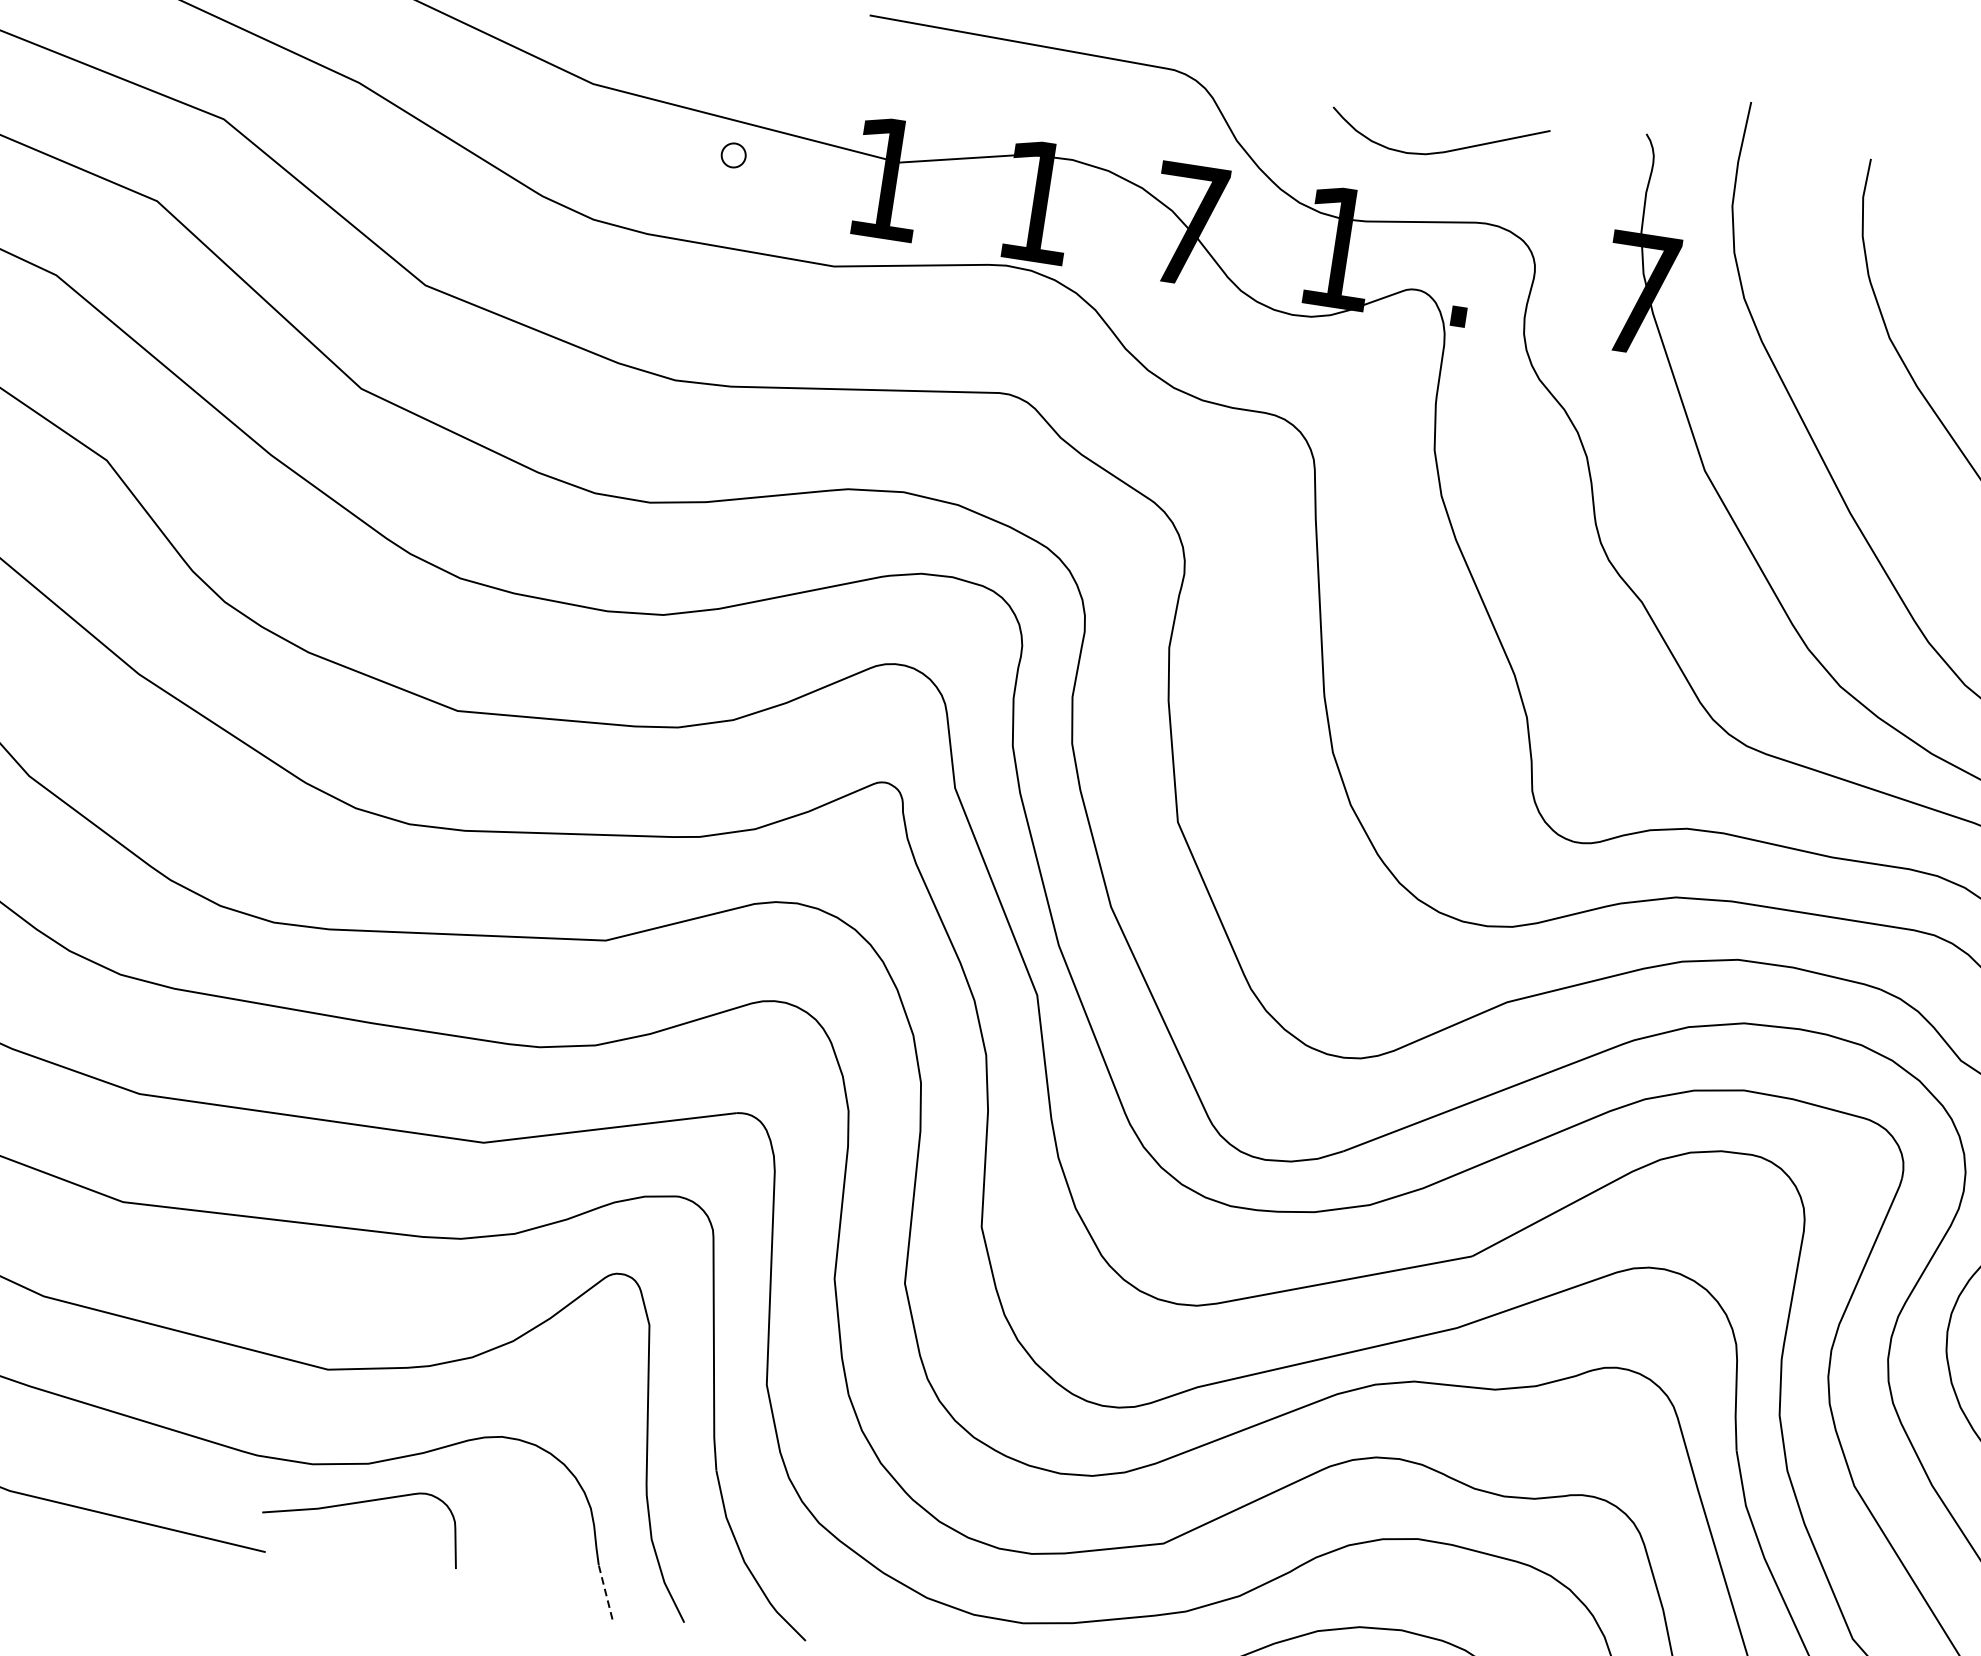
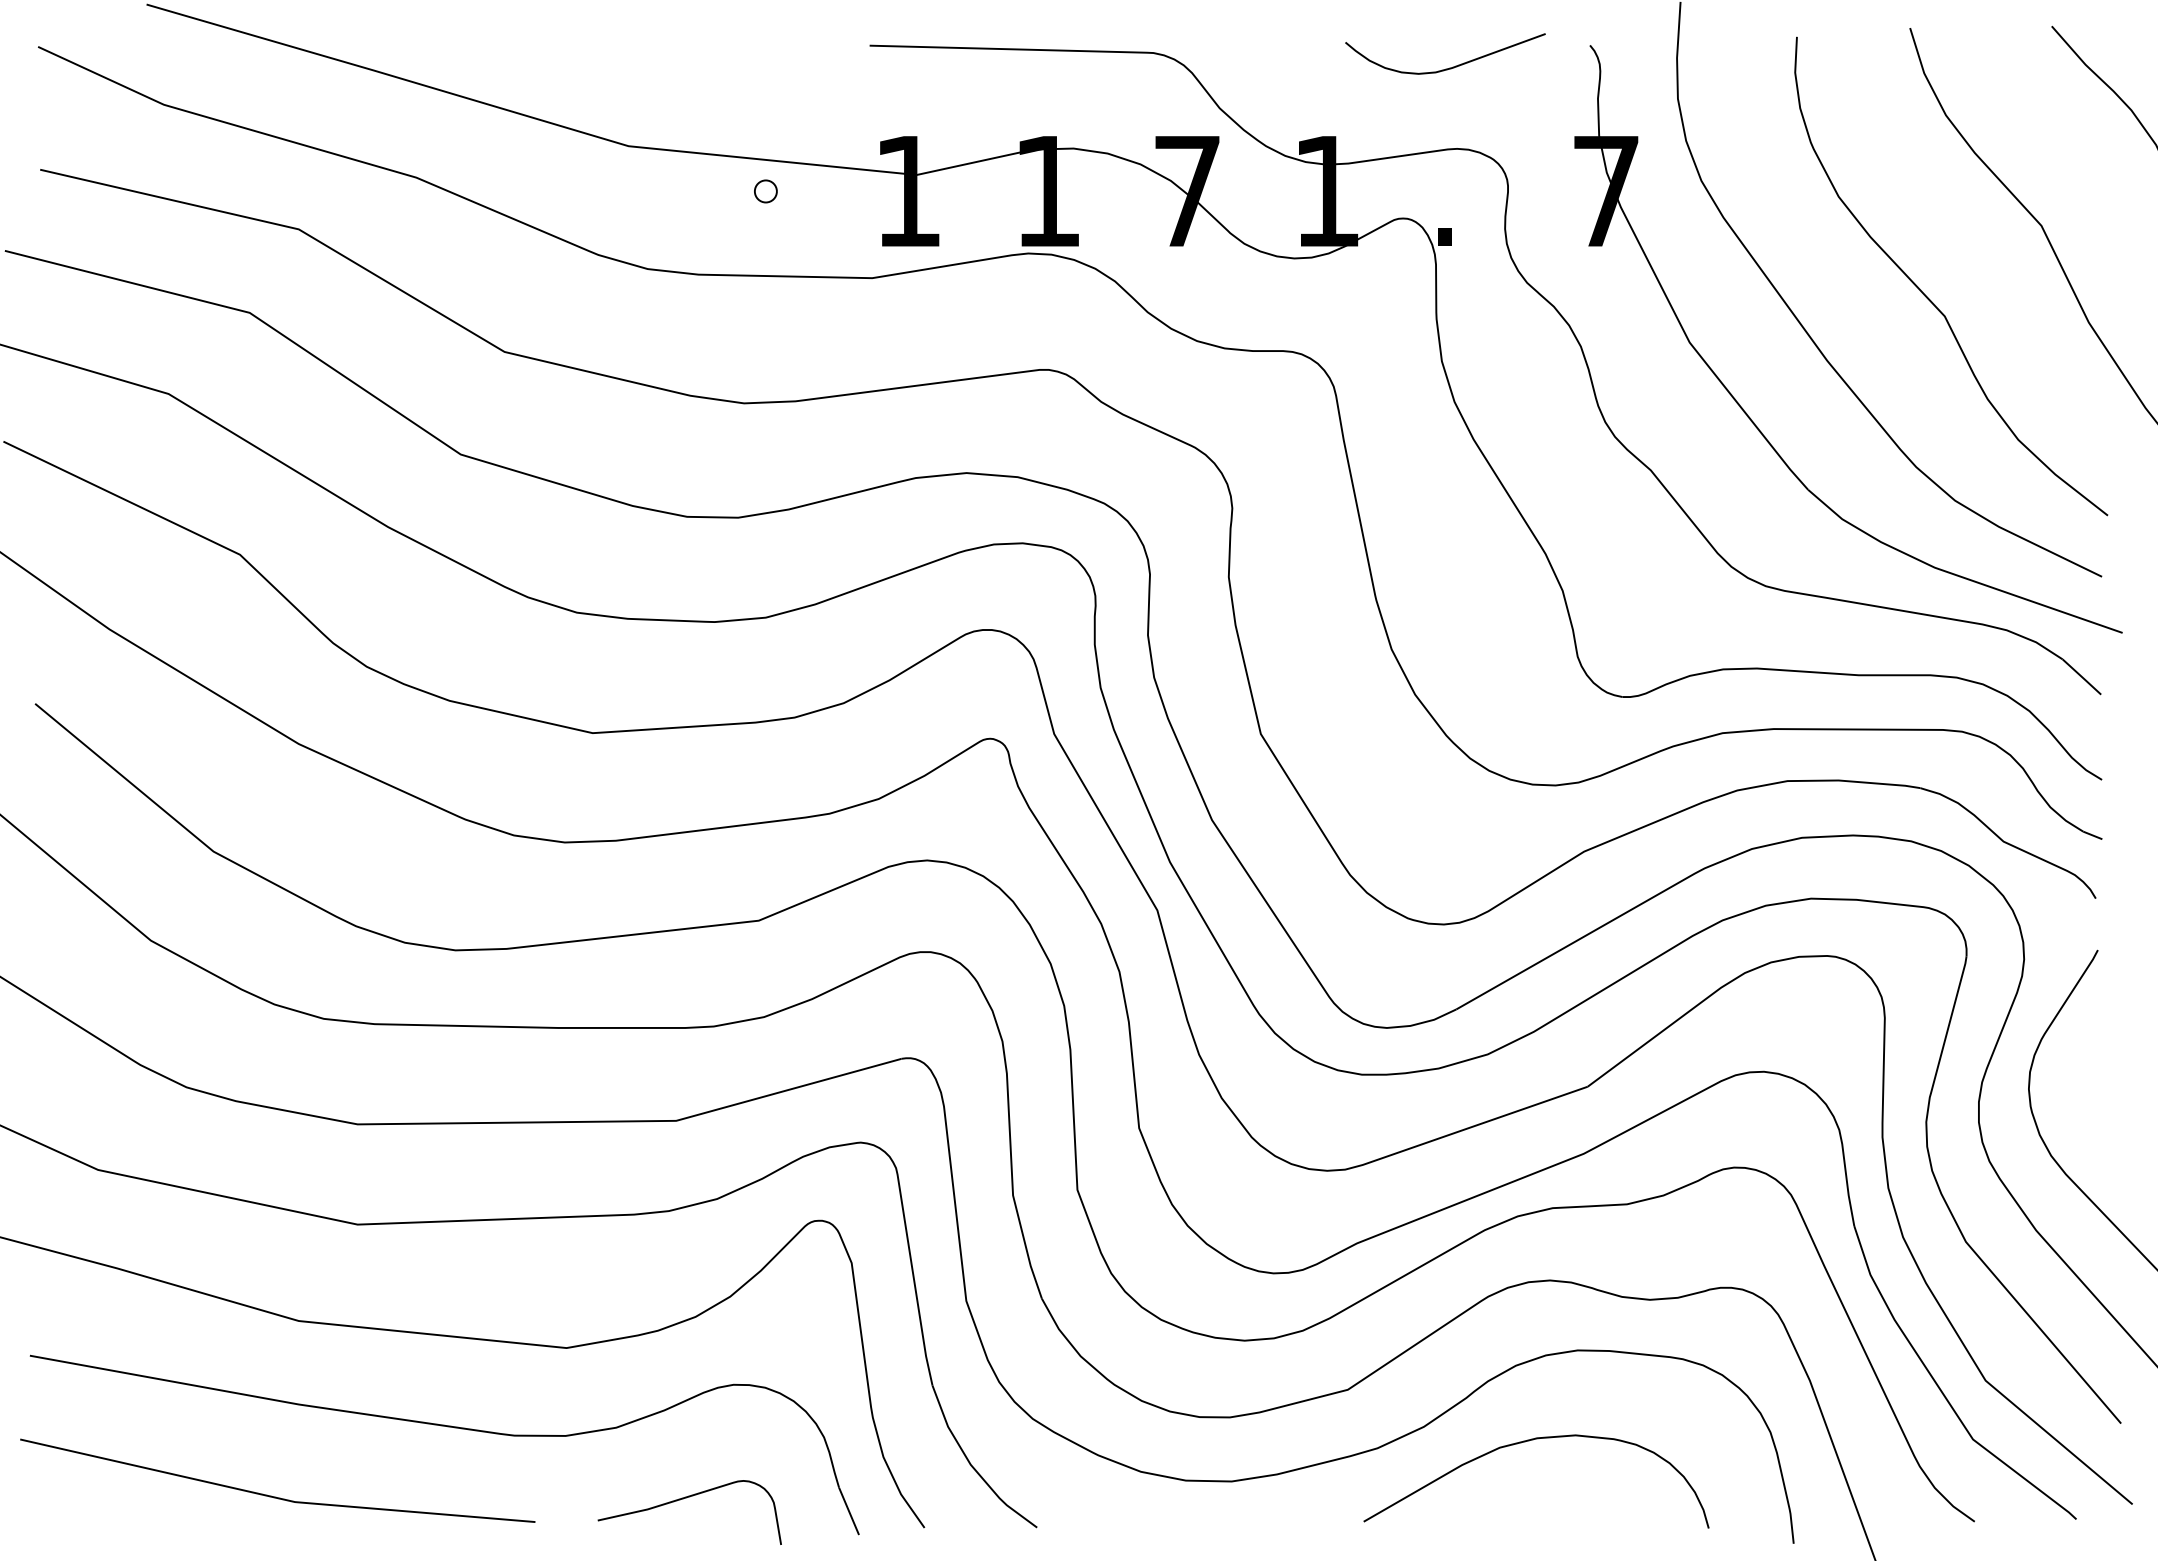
curve: (1441, 151) -> (1449, 67), moved
curve: (361, 1503) -> (686, 1498), moved
line: (606, 1592) -> (849, 1511), dashed -> solid

